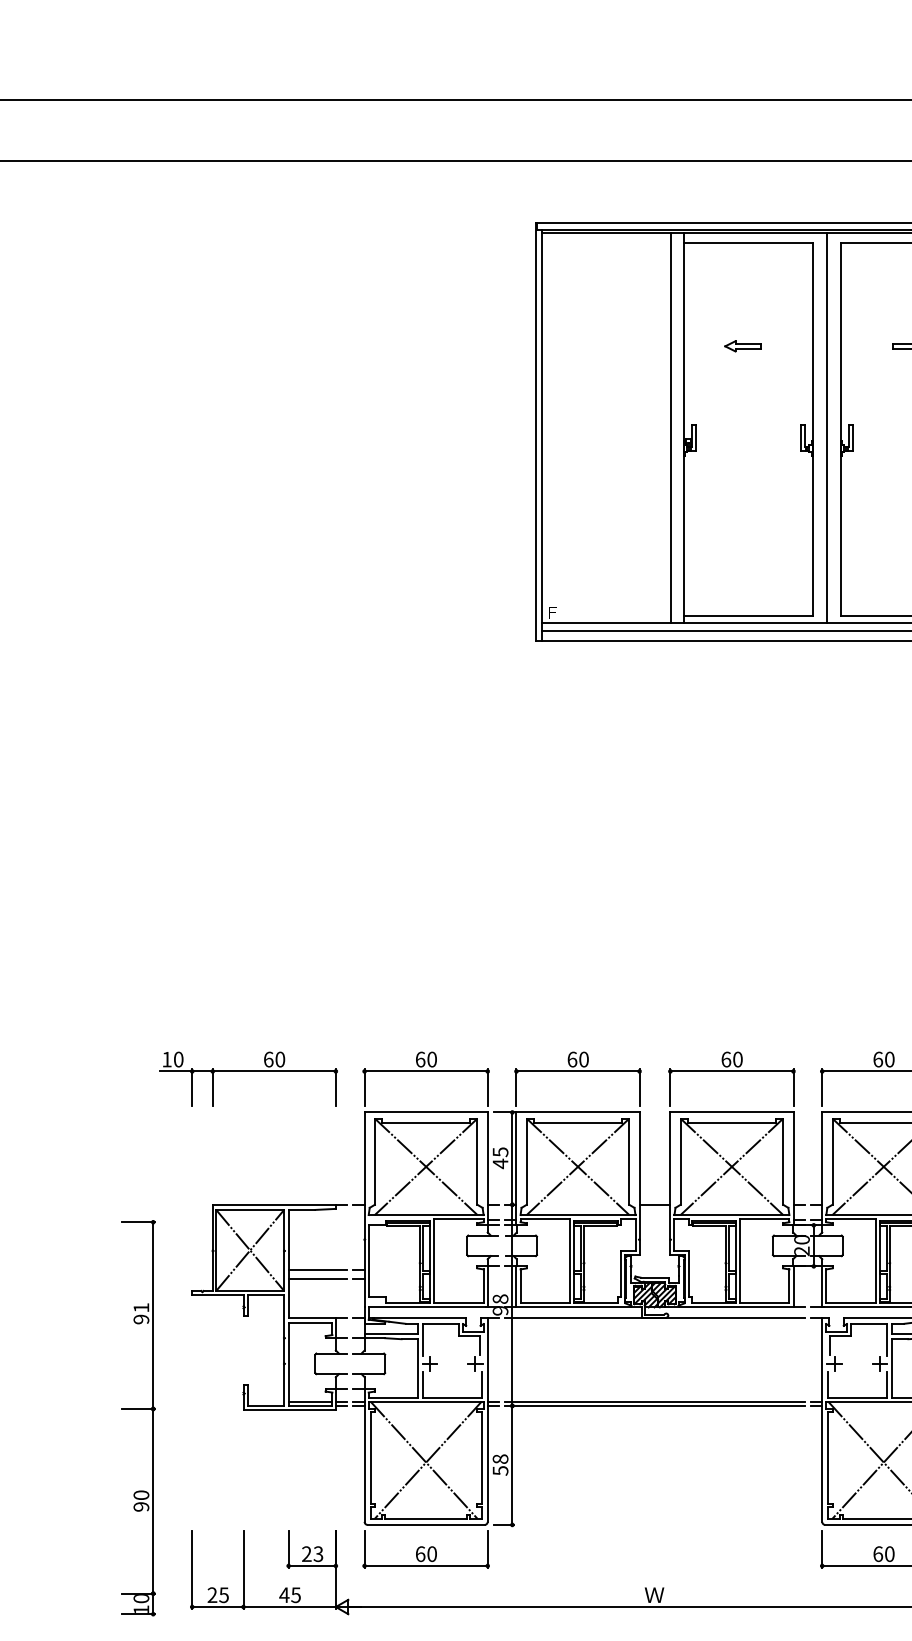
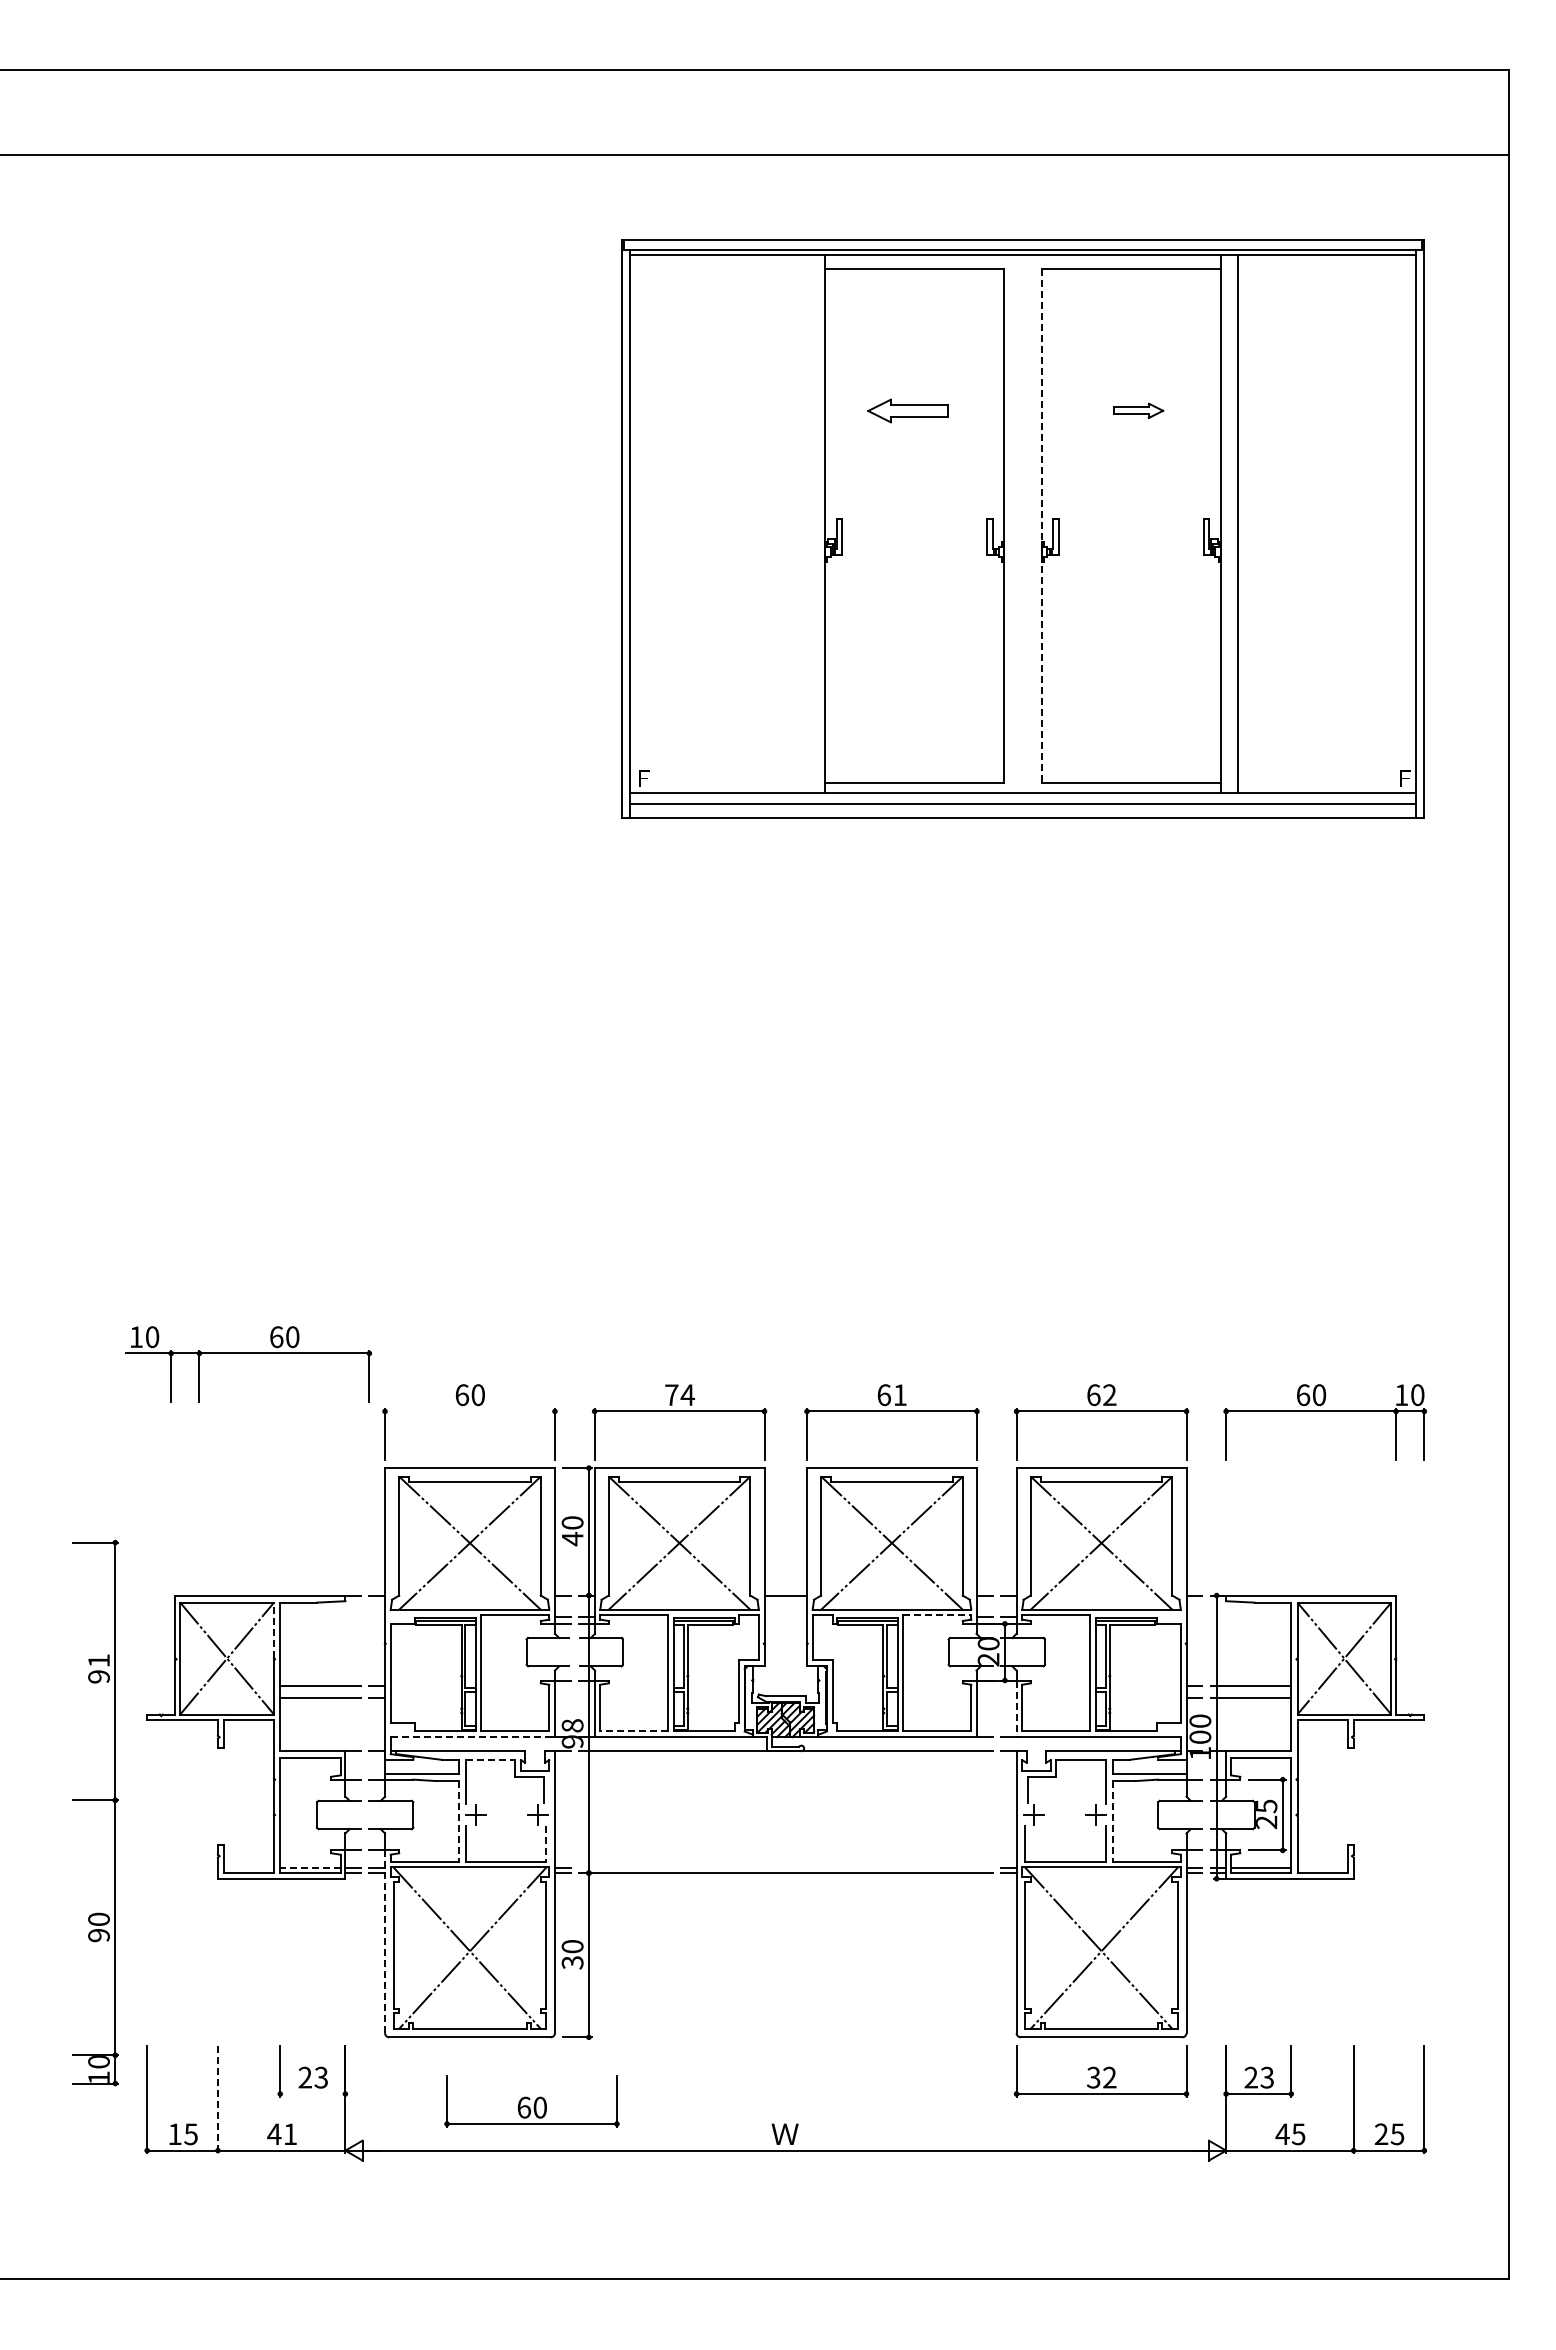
part: (742, 346) -> (906, 410), size x1.6
line: (671, 427) -> (808, 523), removed
line: (826, 427) -> (1022, 523), removed
line: (841, 430) -> (1042, 526), solid -> dashed
text: (578, 1059) -> (680, 1395), 60 -> 74
text: (737, 1059) -> (899, 1395), 60 -> 61
text: (889, 1059) -> (1109, 1395), 60 -> 62
part: (248, 1071) -> (248, 1353), moved
line: (425, 1071) -> (469, 1411), removed
text: (500, 1151) -> (572, 1522), 45 -> 40
line: (764, 1219) -> (937, 1615), solid -> dashed
line: (284, 1230) -> (274, 1630), solid -> dashed
line: (822, 1287) -> (1016, 1709), solid -> dashed
line: (545, 1303) -> (634, 1731), solid -> dashed
line: (428, 1307) -> (473, 1737), solid -> dashed
line: (441, 1323) -> (490, 1759), solid -> dashed
line: (417, 1368) -> (458, 1821), solid -> dashed
line: (891, 1368) -> (1112, 1821), solid -> dashed
line: (481, 1385) -> (546, 1844), solid -> dashed
line: (309, 1402) -> (309, 1868), solid -> dashed
line: (654, 1402) -> (785, 1868), removed
part: (138, 1409) -> (95, 1800), moved
line: (364, 1456) -> (385, 1942), solid -> dashed
text: (500, 1464) -> (572, 1954), 58 -> 30
part: (425, 1549) -> (531, 2101), moved
text: (883, 1554) -> (1101, 2077), 60 -> 32
line: (312, 1566) -> (312, 2094), removed
line: (243, 1569) -> (217, 2099), solid -> dashed
text: (212, 1594) -> (174, 2133), 25 -> 15
text: (295, 1595) -> (289, 2134), 45 -> 41

